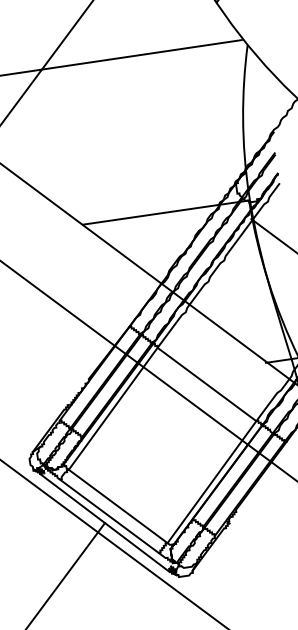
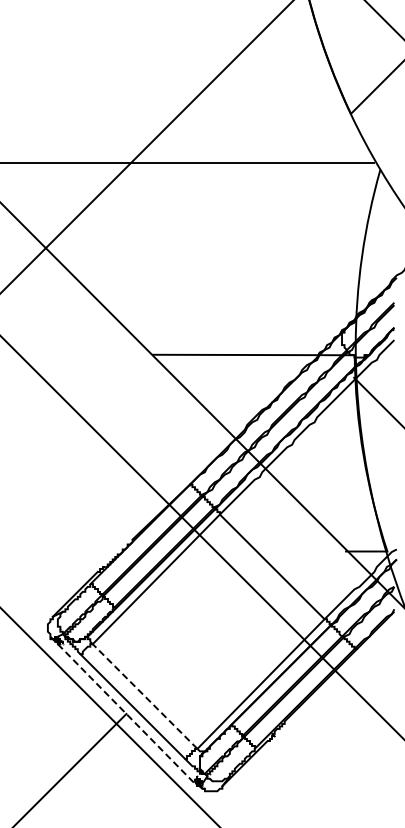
line: (117, 506) -> (144, 696), solid -> dashed
line: (104, 522) -> (126, 713), solid -> dashed

